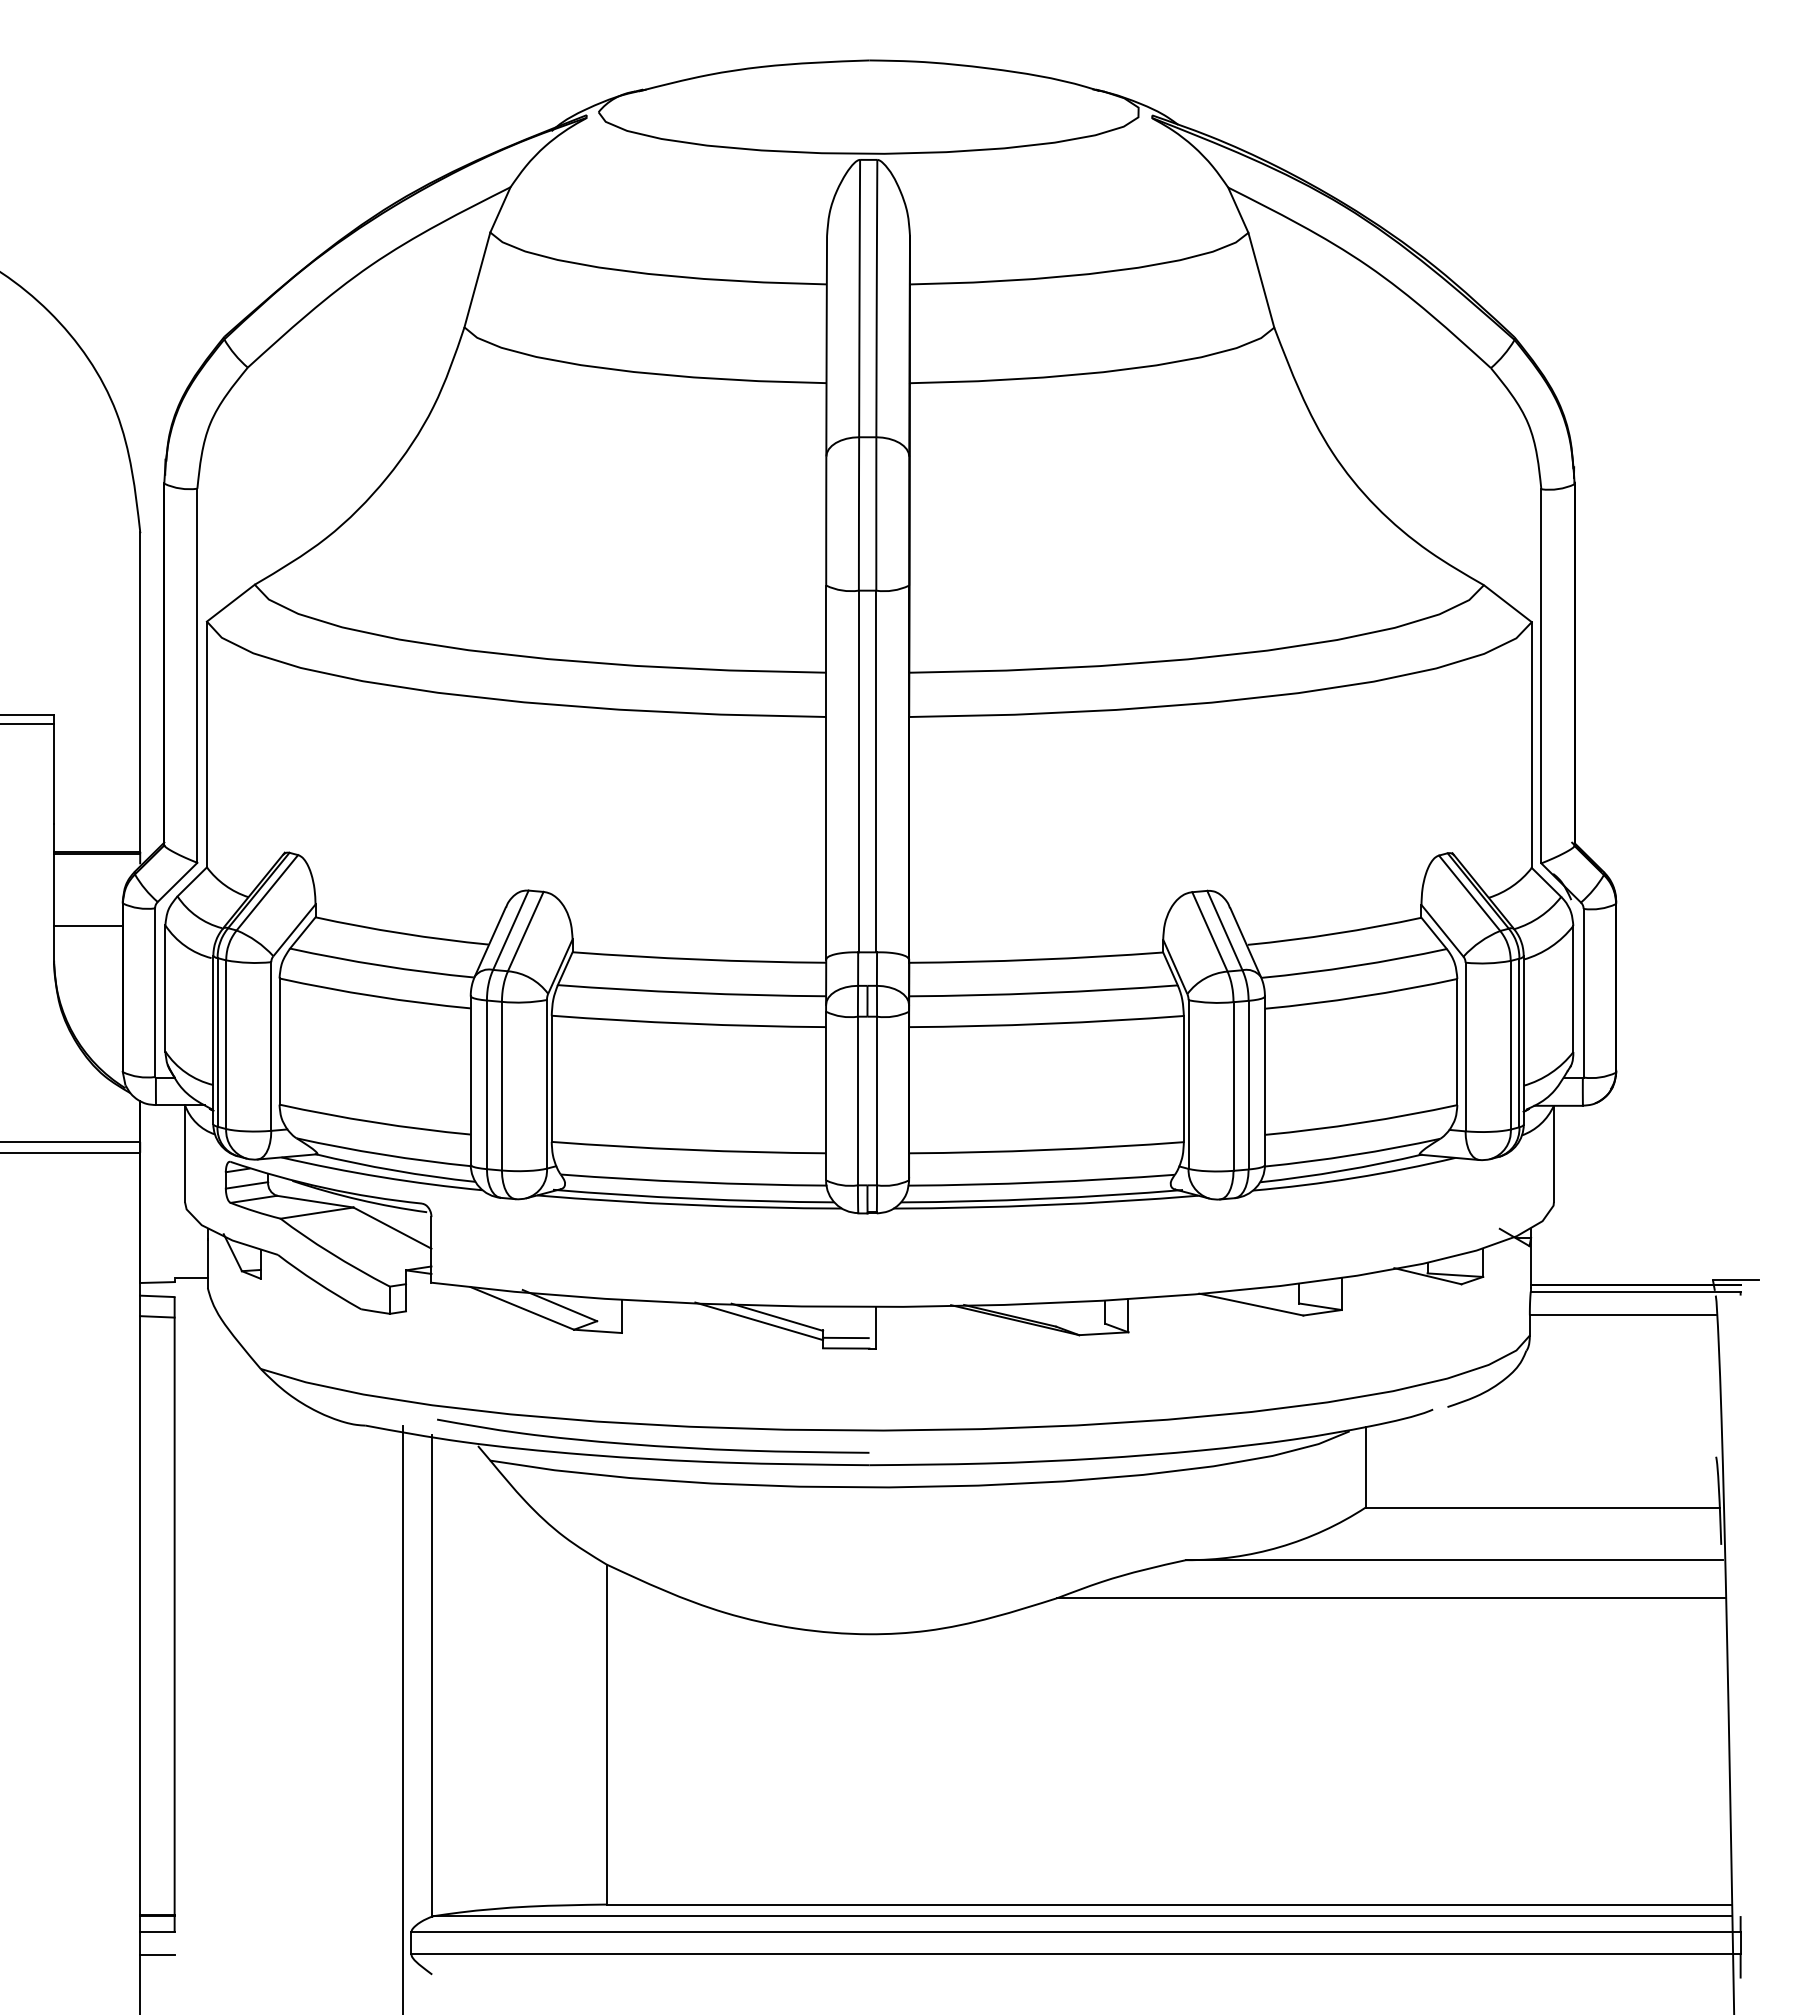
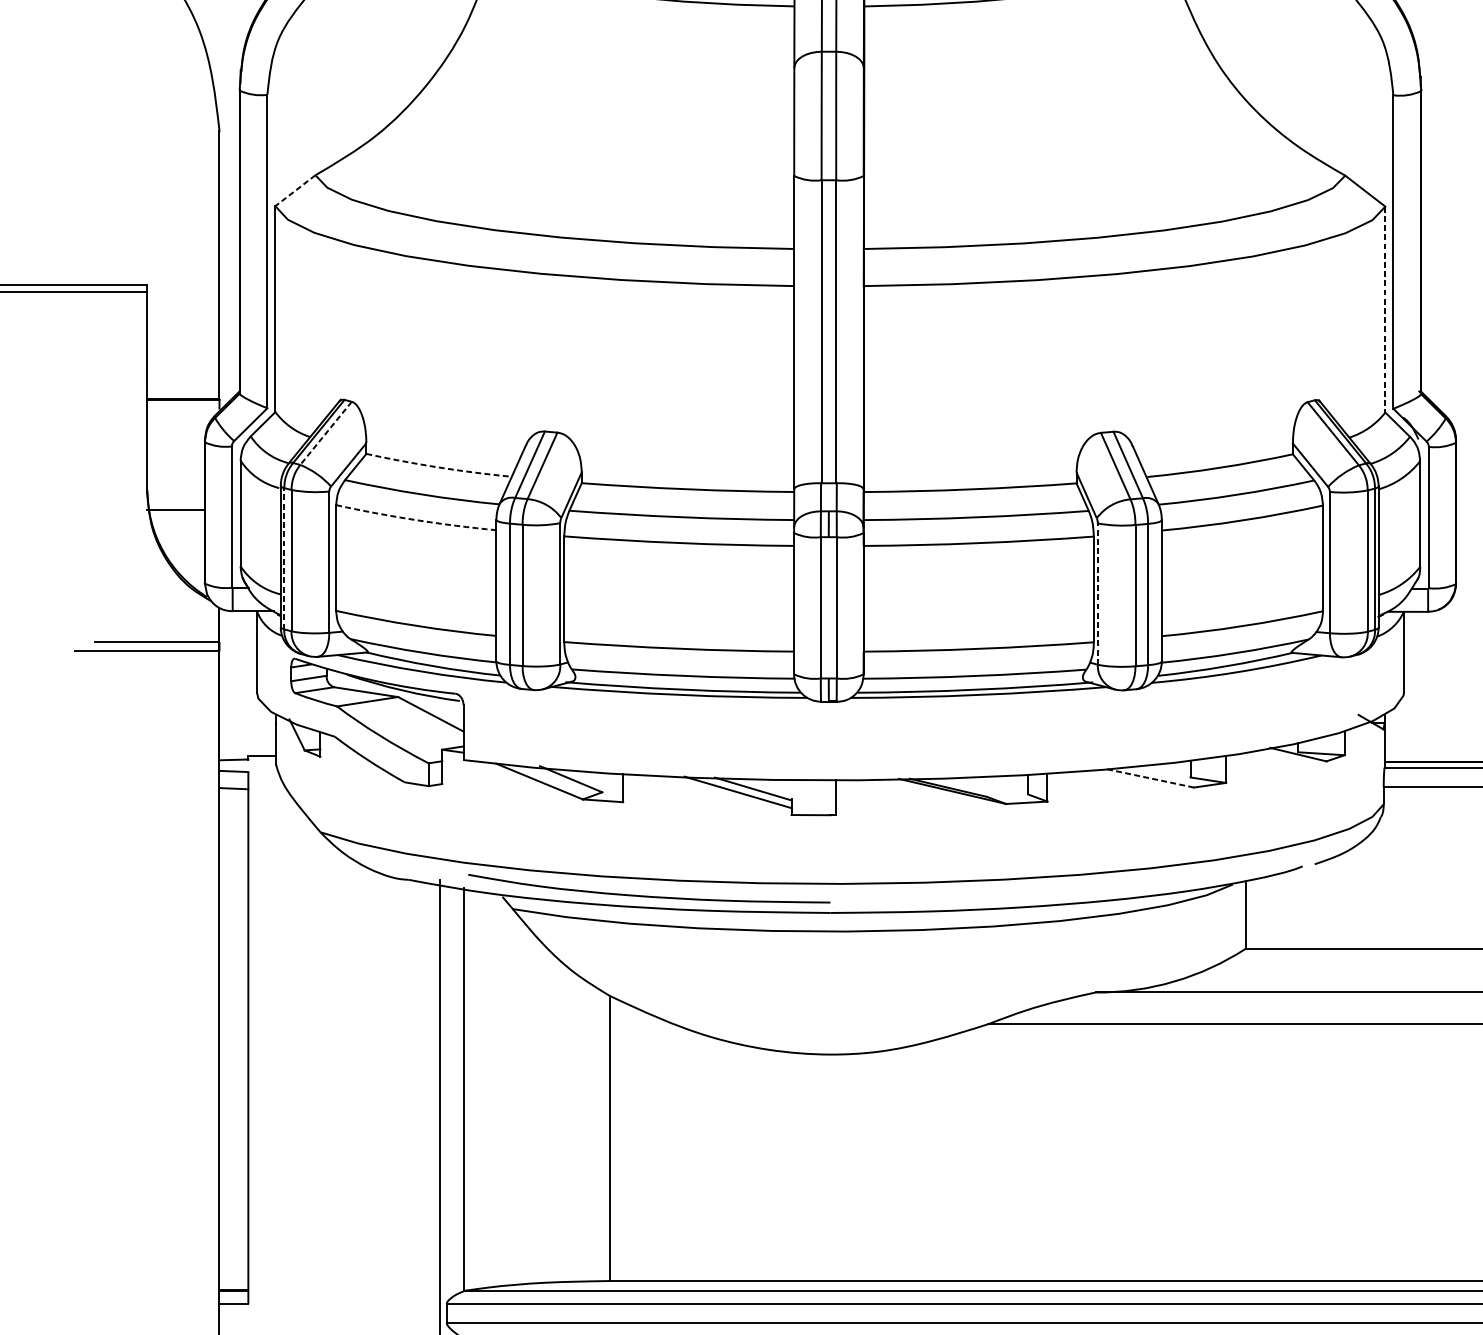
line: (230, 603) -> (295, 191), solid -> dashed
line: (1531, 745) -> (1385, 309), solid -> dashed
line: (267, 892) -> (326, 433), solid -> dashed
line: (88, 925) -> (176, 509), moved
arc: (401, 933) -> (438, 467), solid -> dashed
arc: (374, 996) -> (415, 520), solid -> dashed
line: (217, 1041) -> (284, 557), solid -> dashed
line: (1188, 1084) -> (1097, 593), solid -> dashed
line: (1250, 1304) -> (1149, 778), solid -> dashed
line: (845, 1337) -> (810, 805), removed
line: (157, 1954) -> (233, 1322), removed

